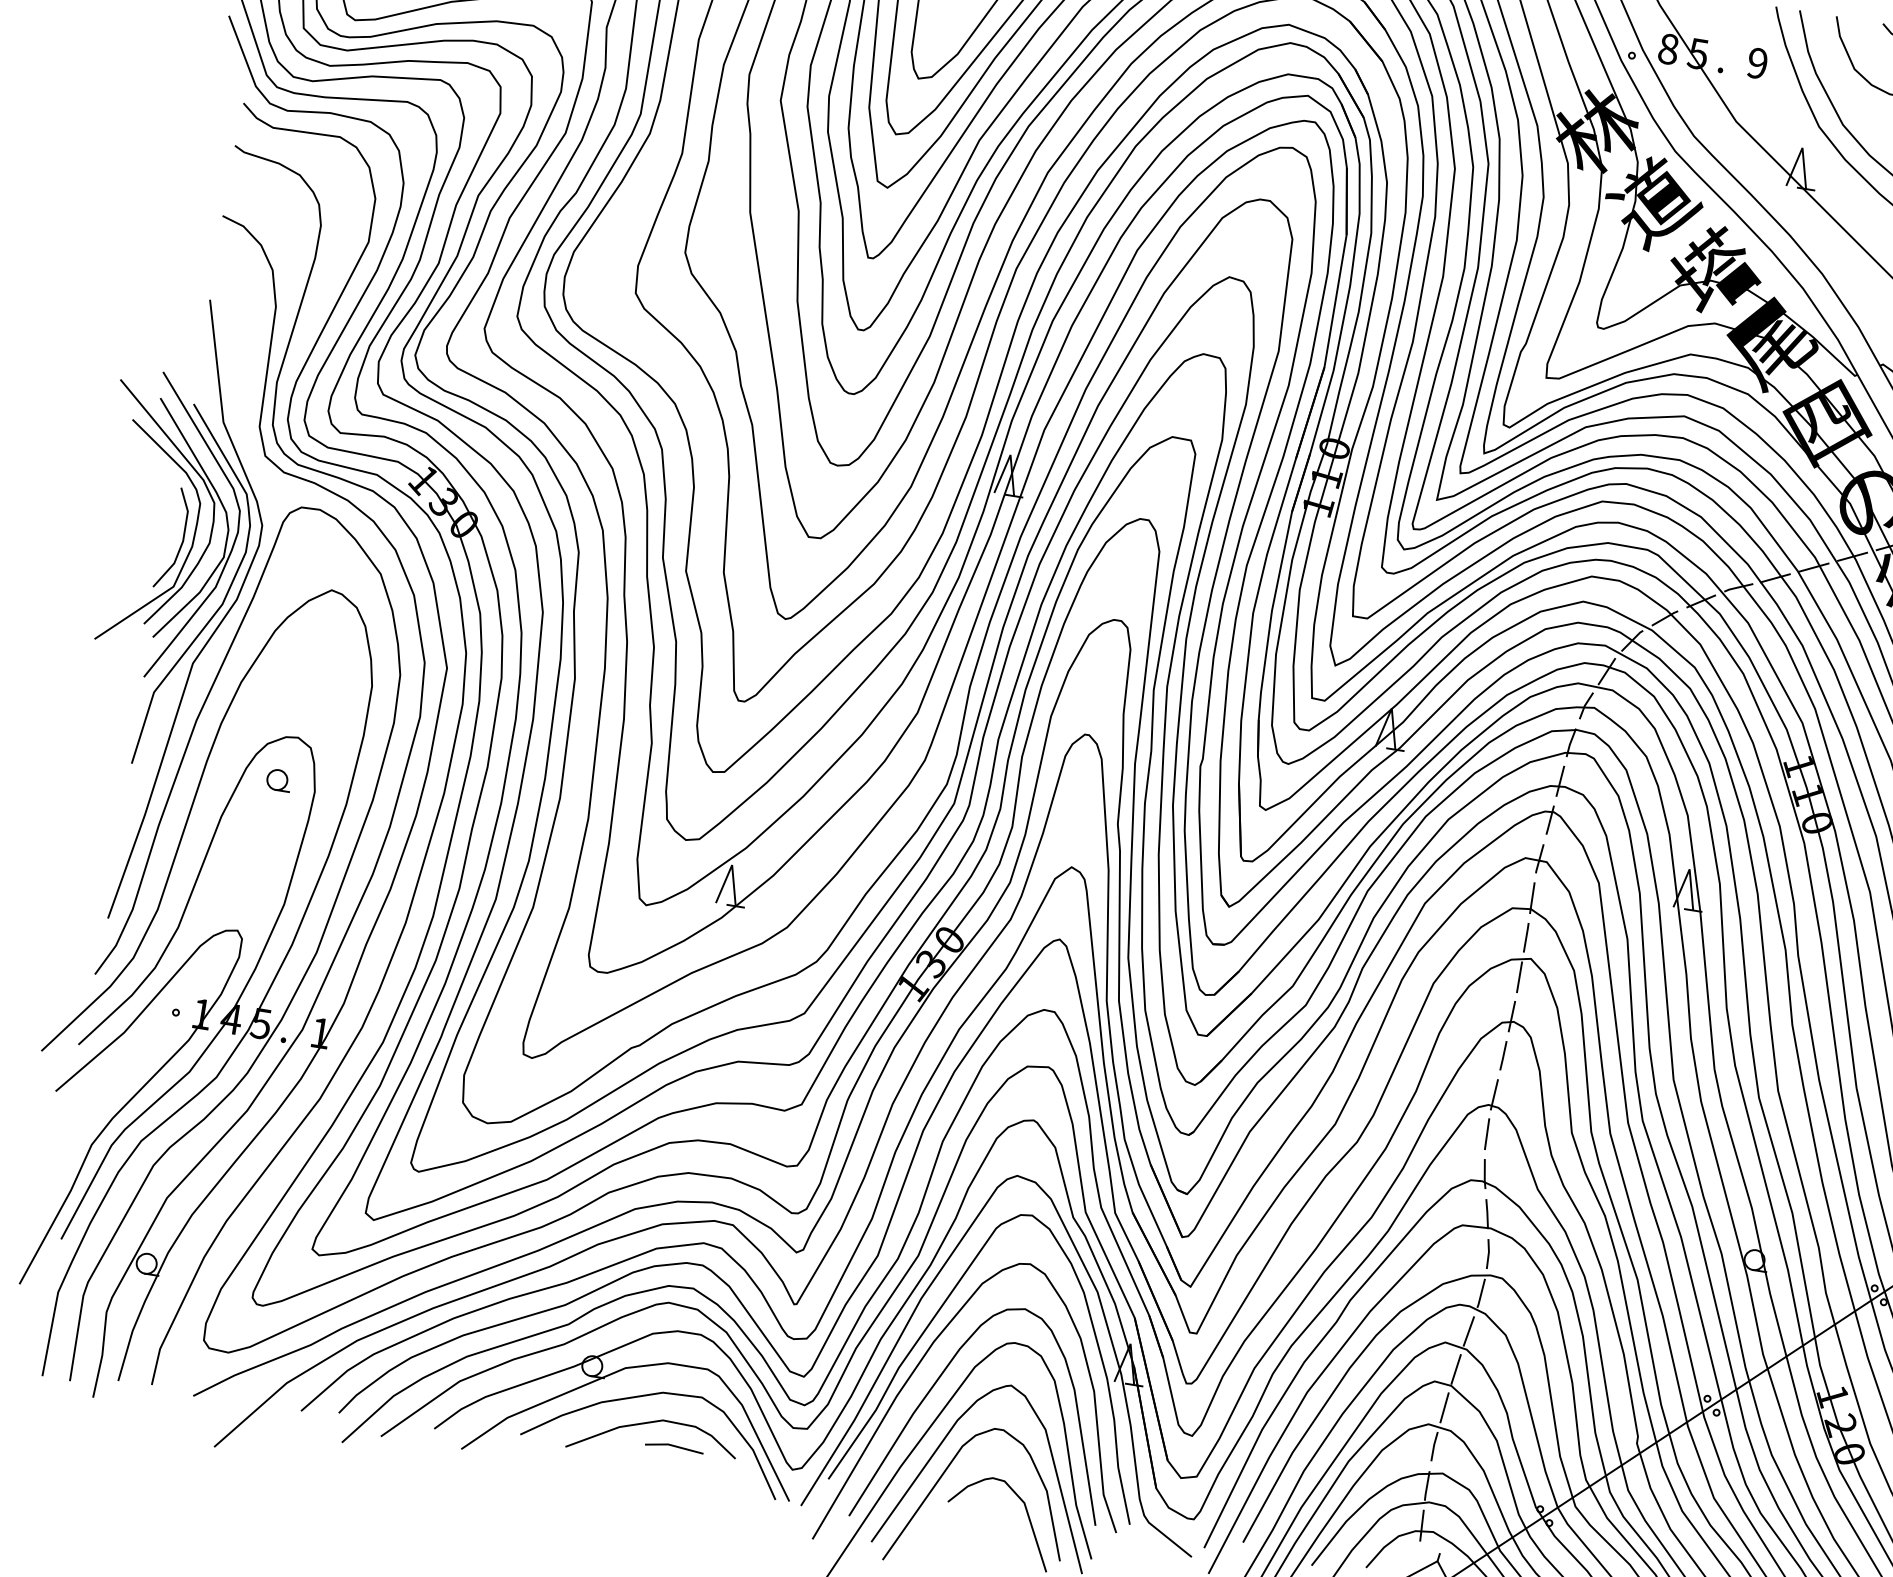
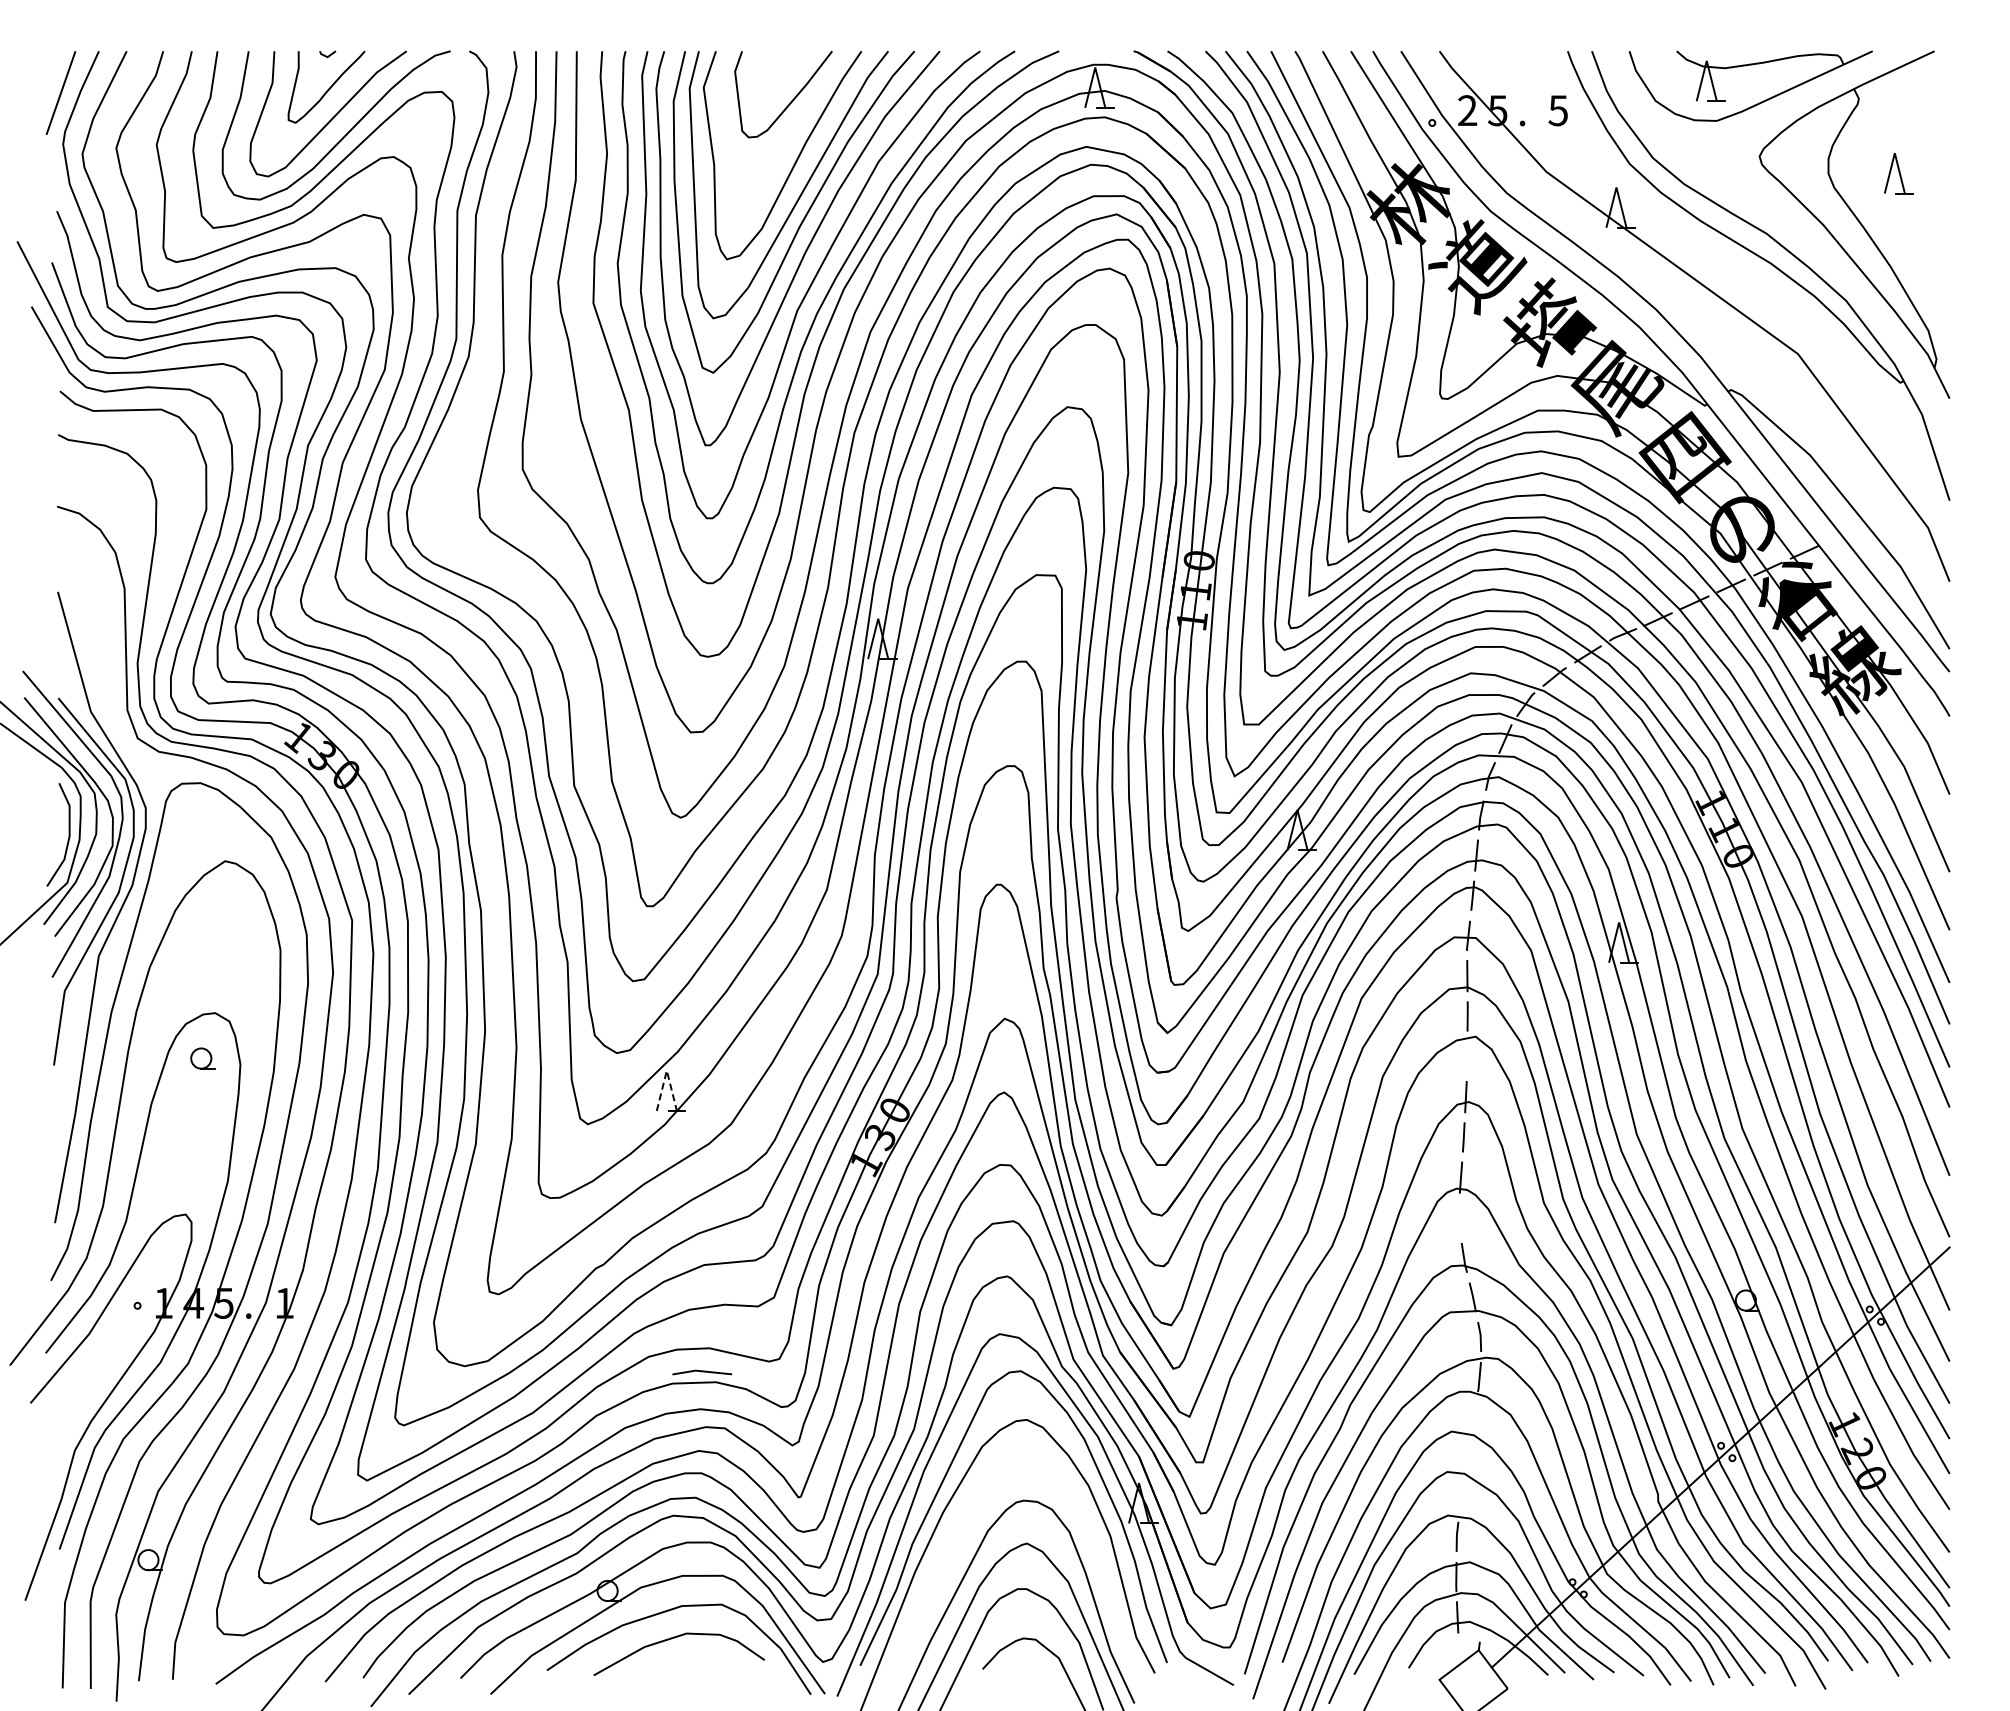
text: (1668, 48) -> (1467, 110), 8 -> 2
text: (1756, 63) -> (1557, 110), 9 -> 5
line: (731, 864) -> (666, 1070), solid -> dashed
line: (1519, 977) -> (1467, 1056), removed
line: (1486, 1133) -> (1459, 1217), removed
line: (1469, 1331) -> (1473, 1416), removed
line: (1455, 1369) -> (1466, 1456), removed
curve: (936, 1383) -> (952, 1553), removed
line: (1444, 1407) -> (1461, 1496), removed
line: (674, 1447) -> (702, 1372), moved

